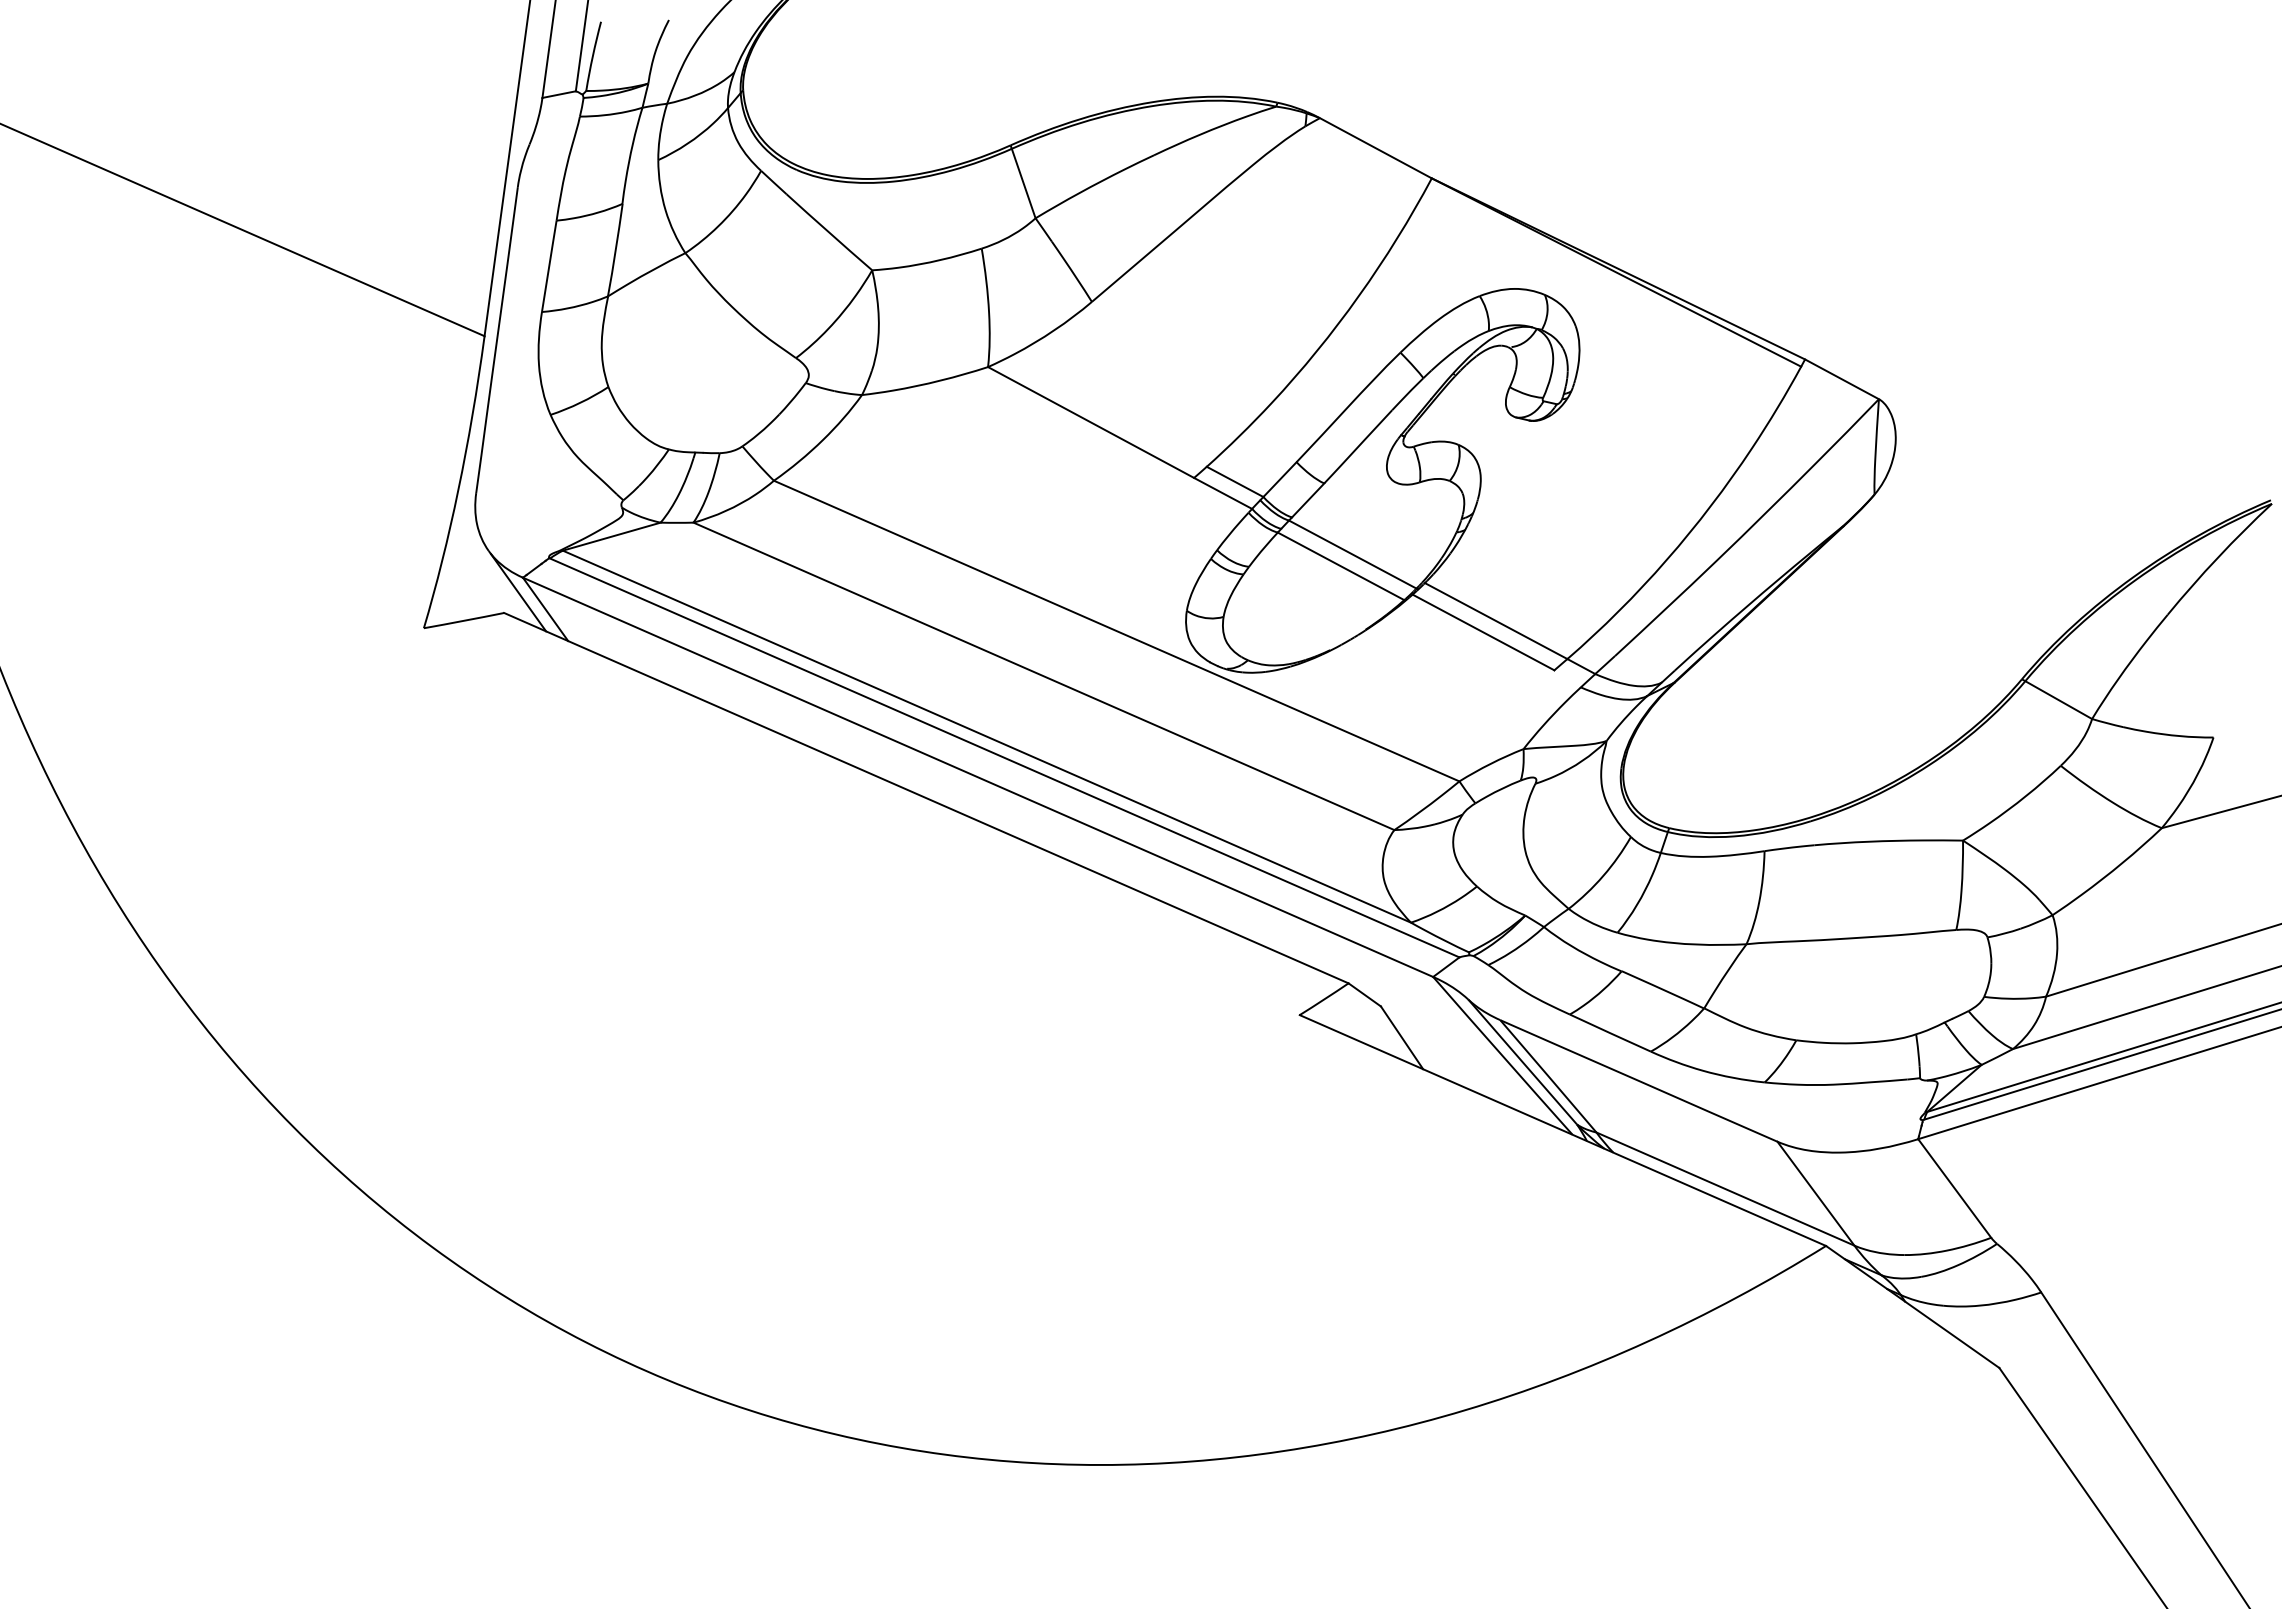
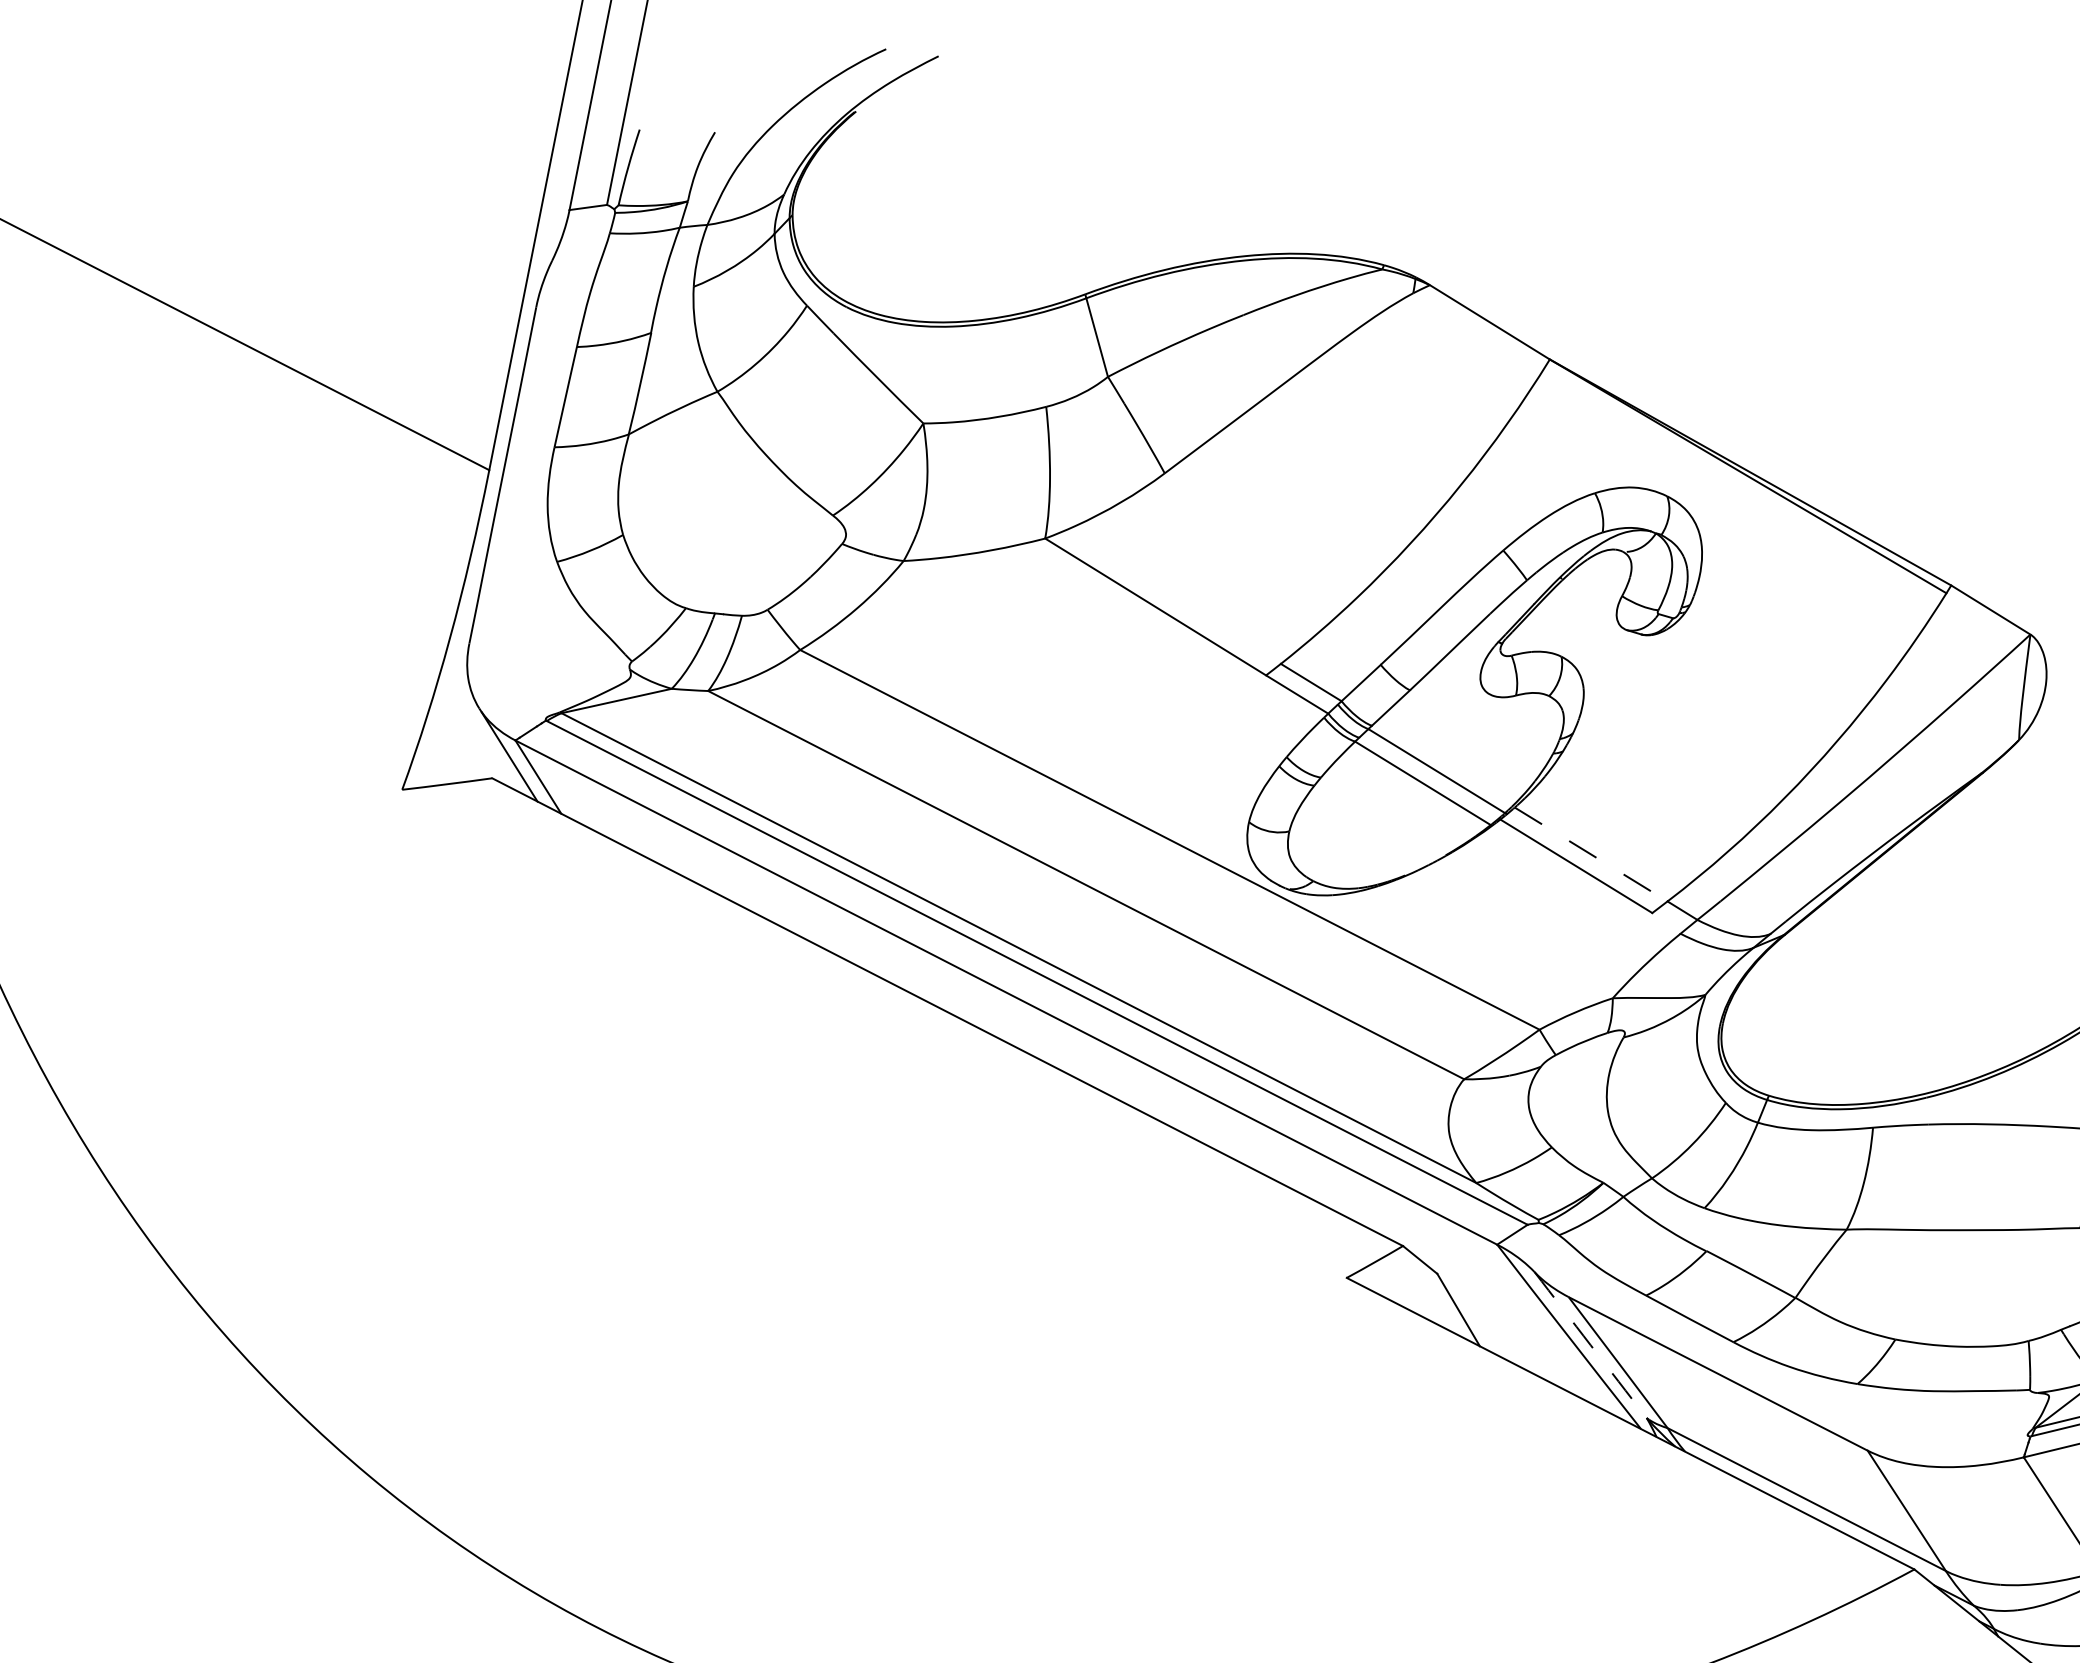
line: (1496, 621) -> (1591, 855), solid -> dashed
arc: (1522, 1062) -> (1590, 1345), solid -> dashed

